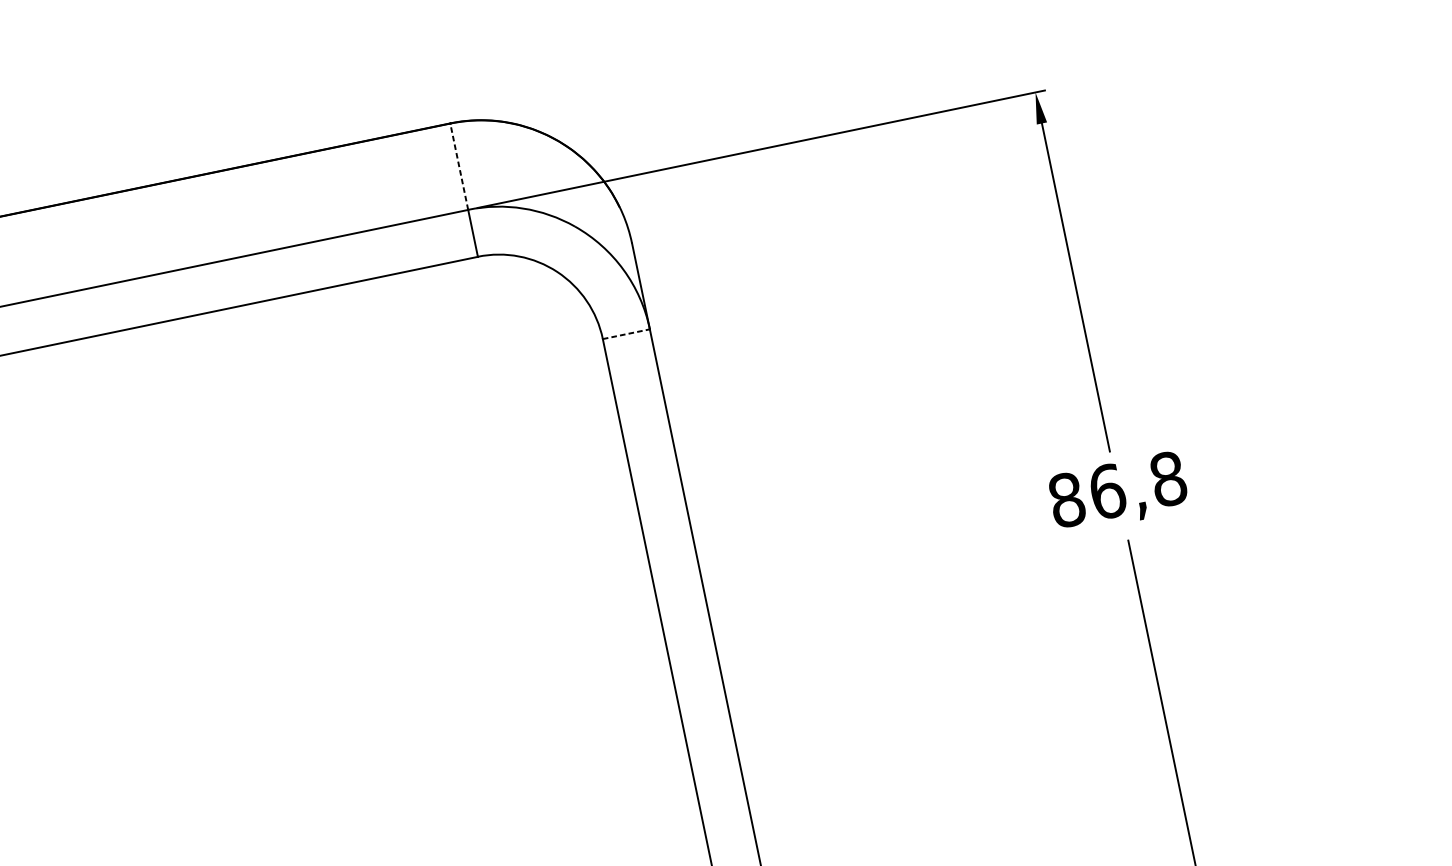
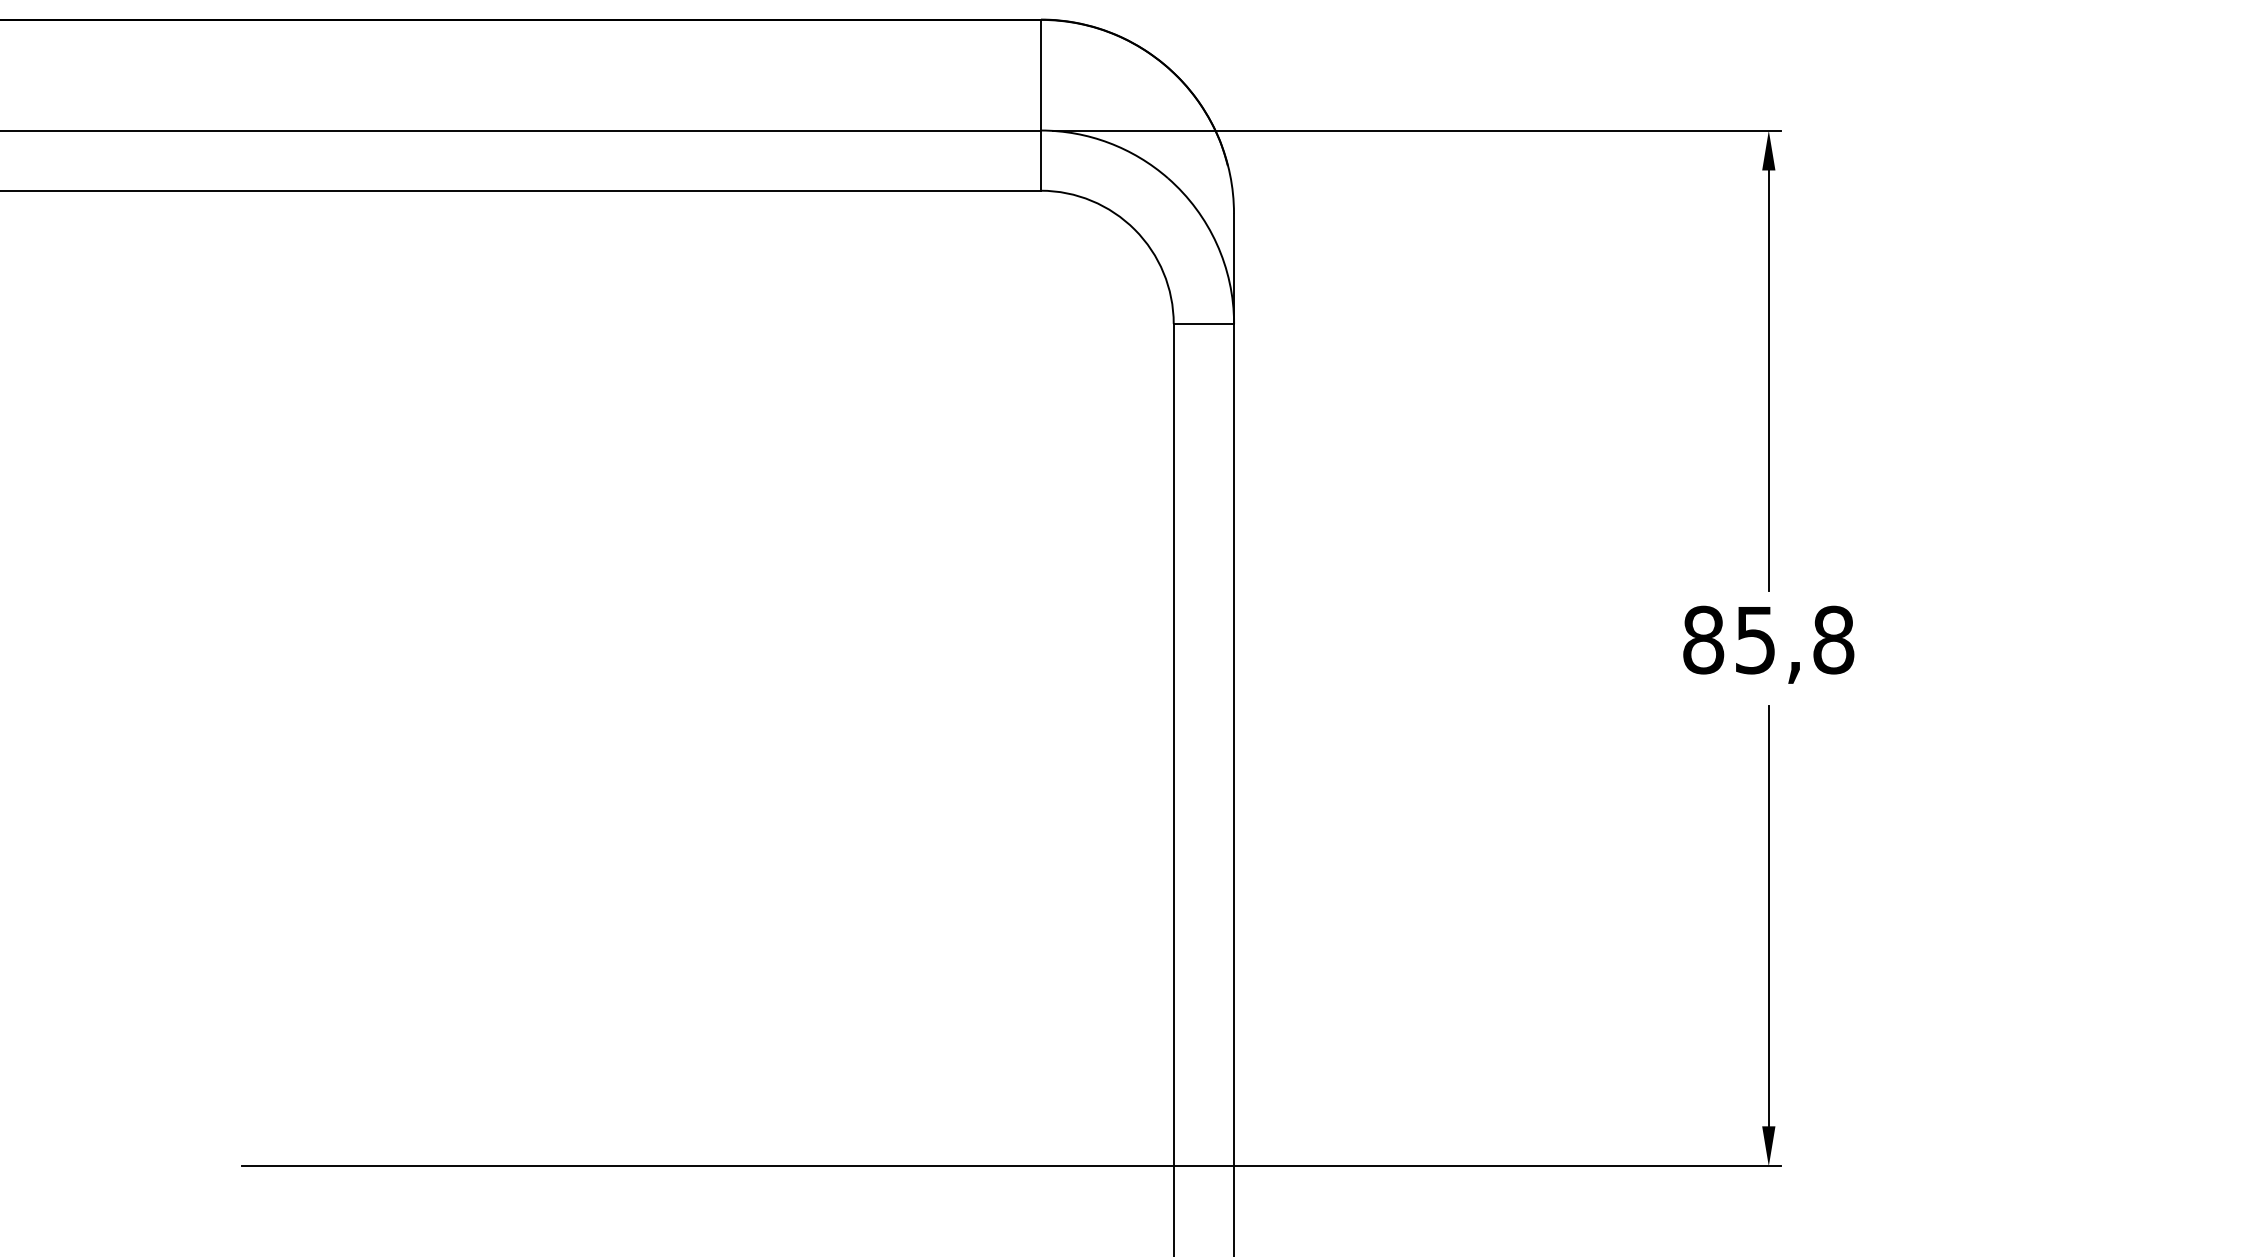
line: (458, 166) -> (1040, 74), dashed -> solid
line: (626, 333) -> (1204, 323), dashed -> solid
text: (1107, 491) -> (1755, 639), 86,8 -> 85,8

